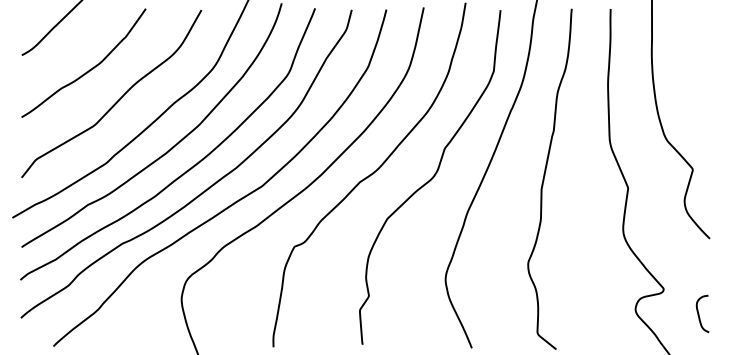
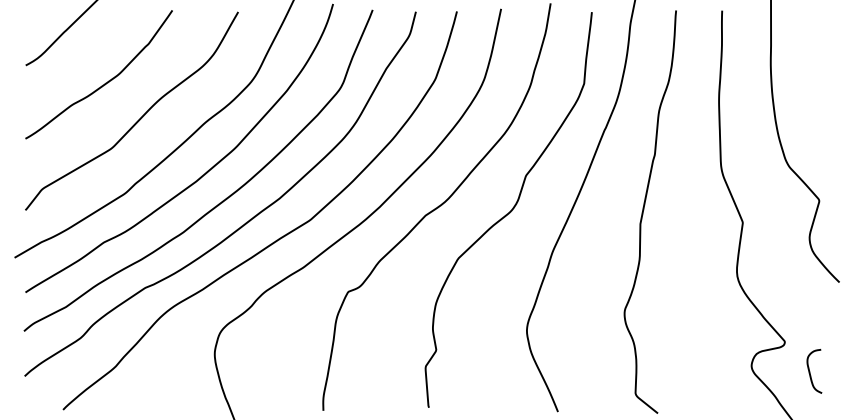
curve: (699, 313) -> (810, 370), moved

